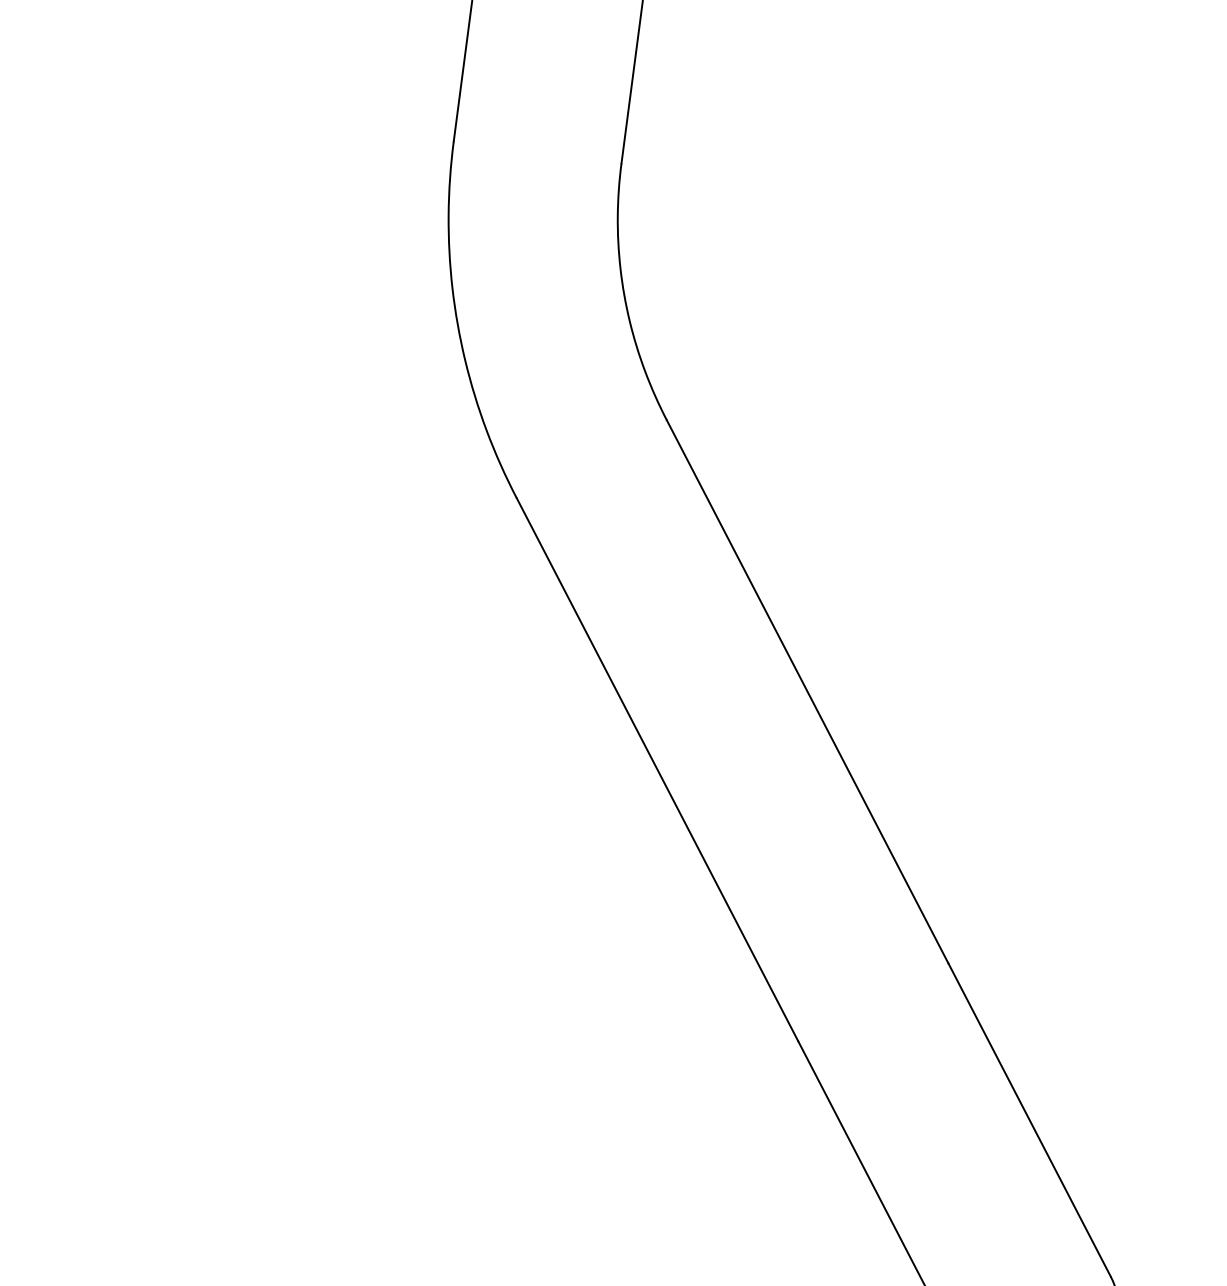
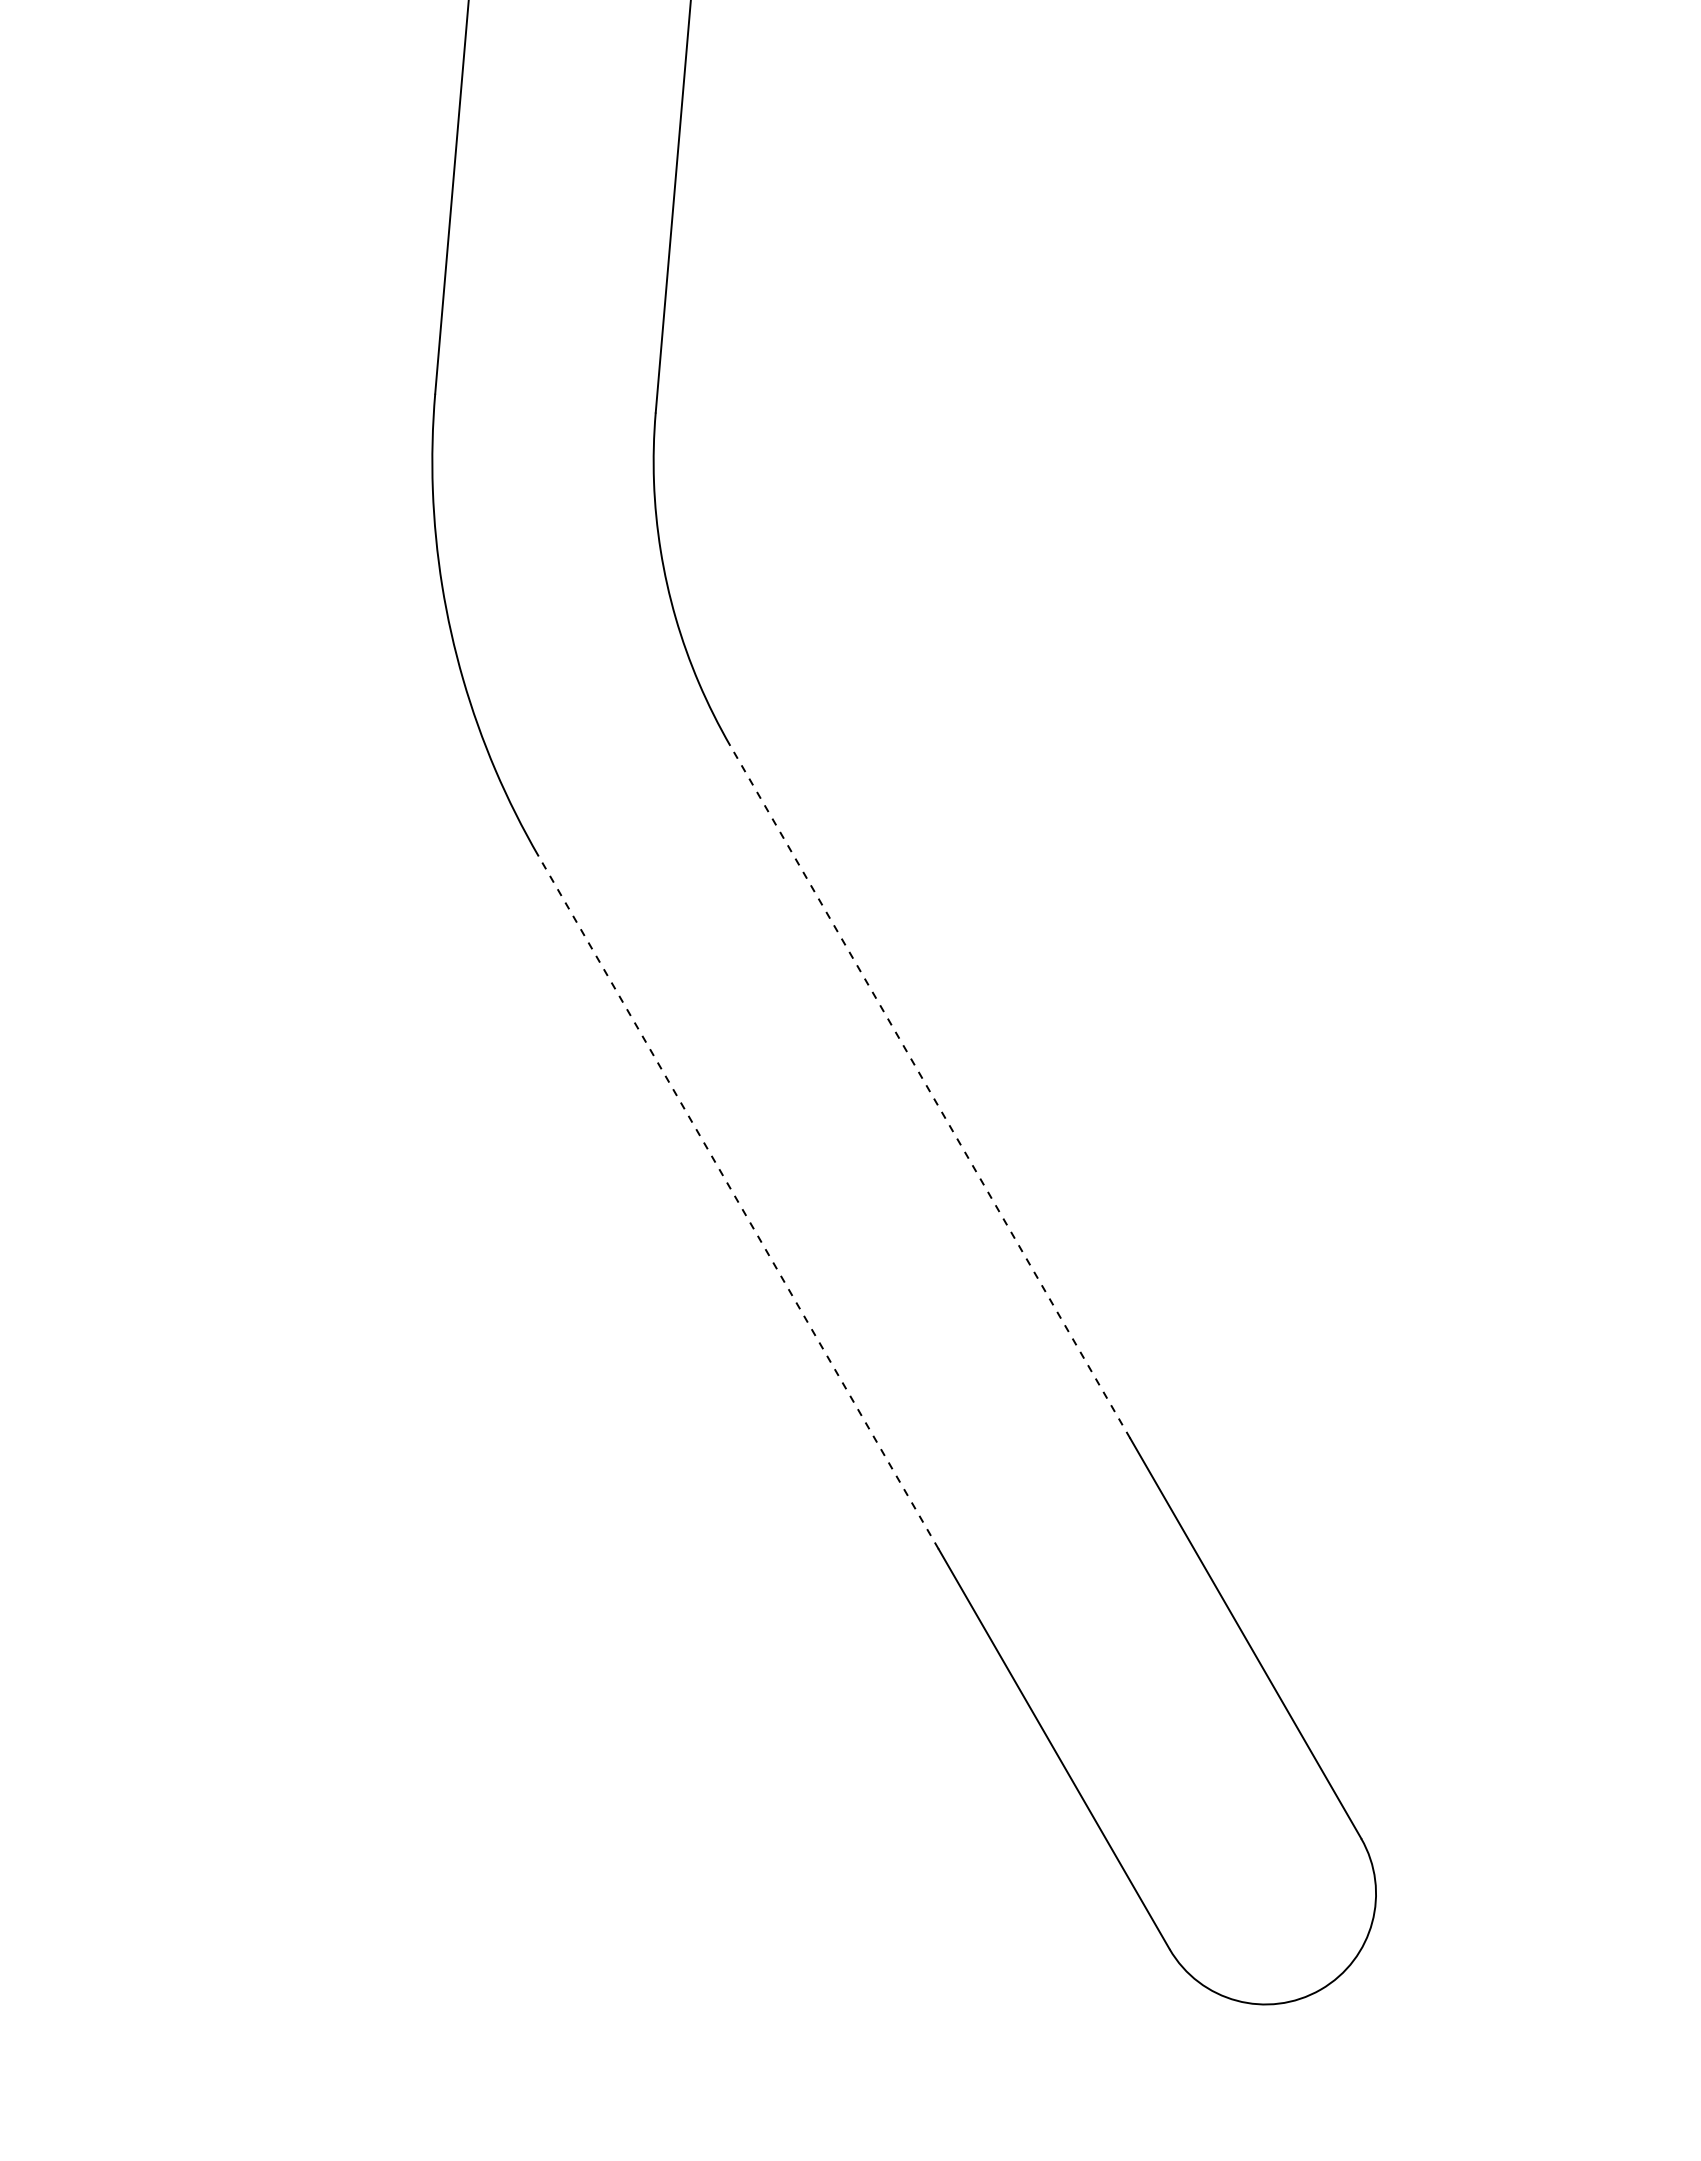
line: (807, 692) -> (930, 1092), solid -> dashed
line: (657, 769) -> (738, 1202), solid -> dashed

